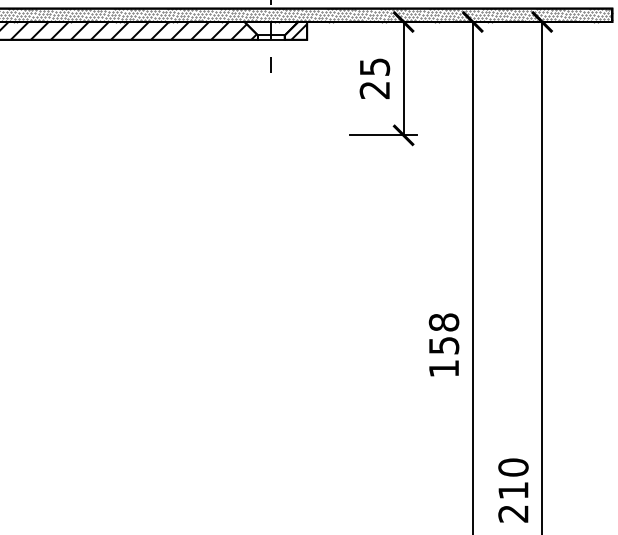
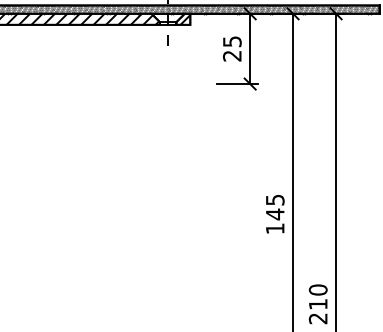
text: (442, 334) -> (274, 207), 158 -> 145

